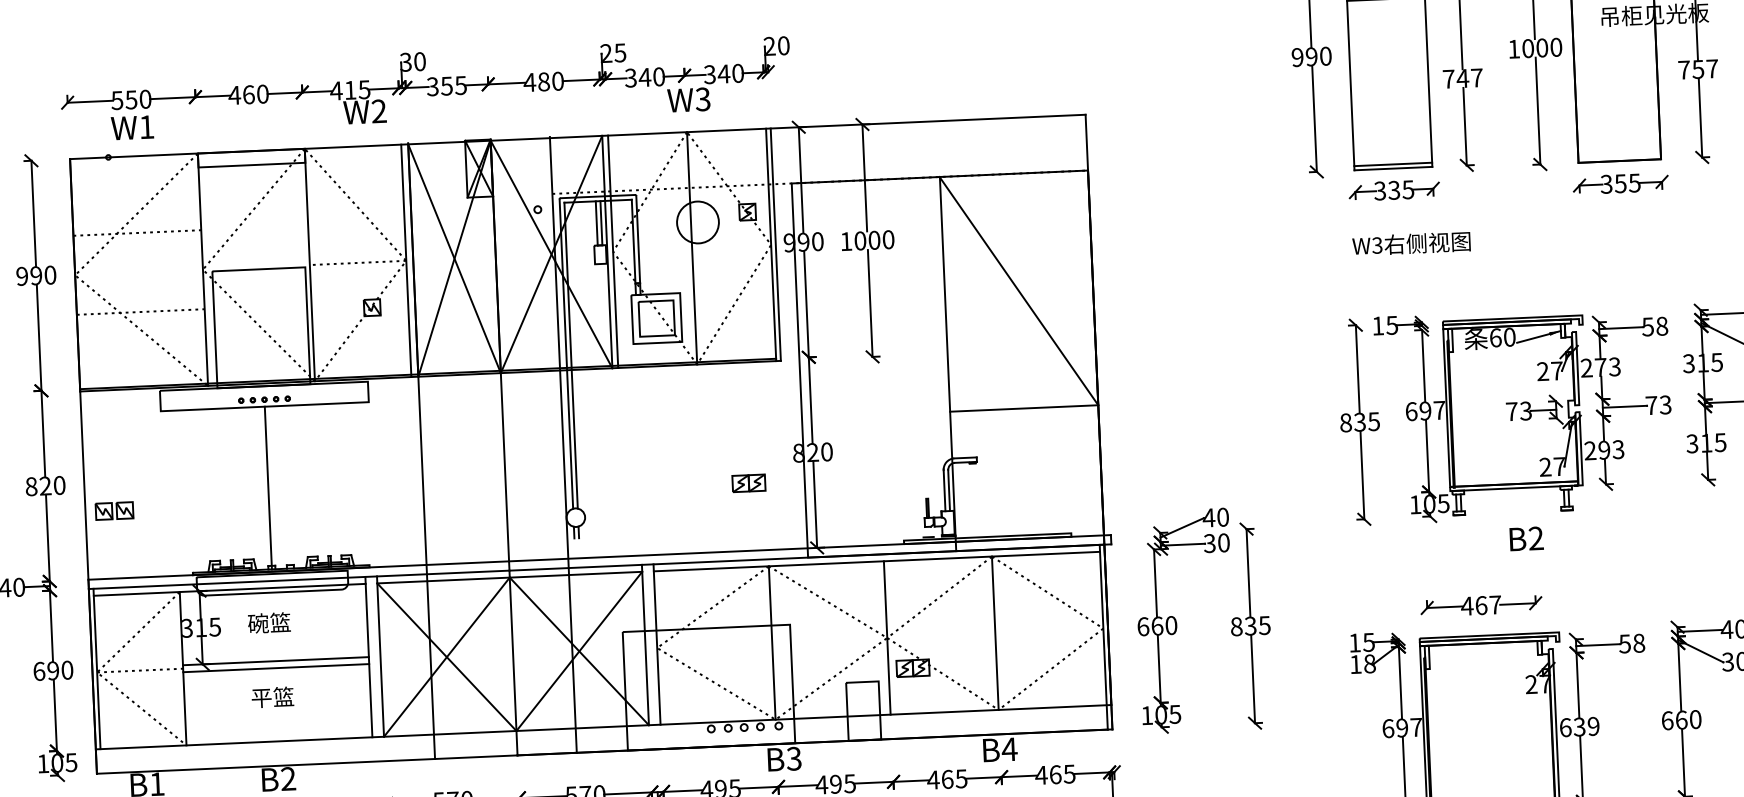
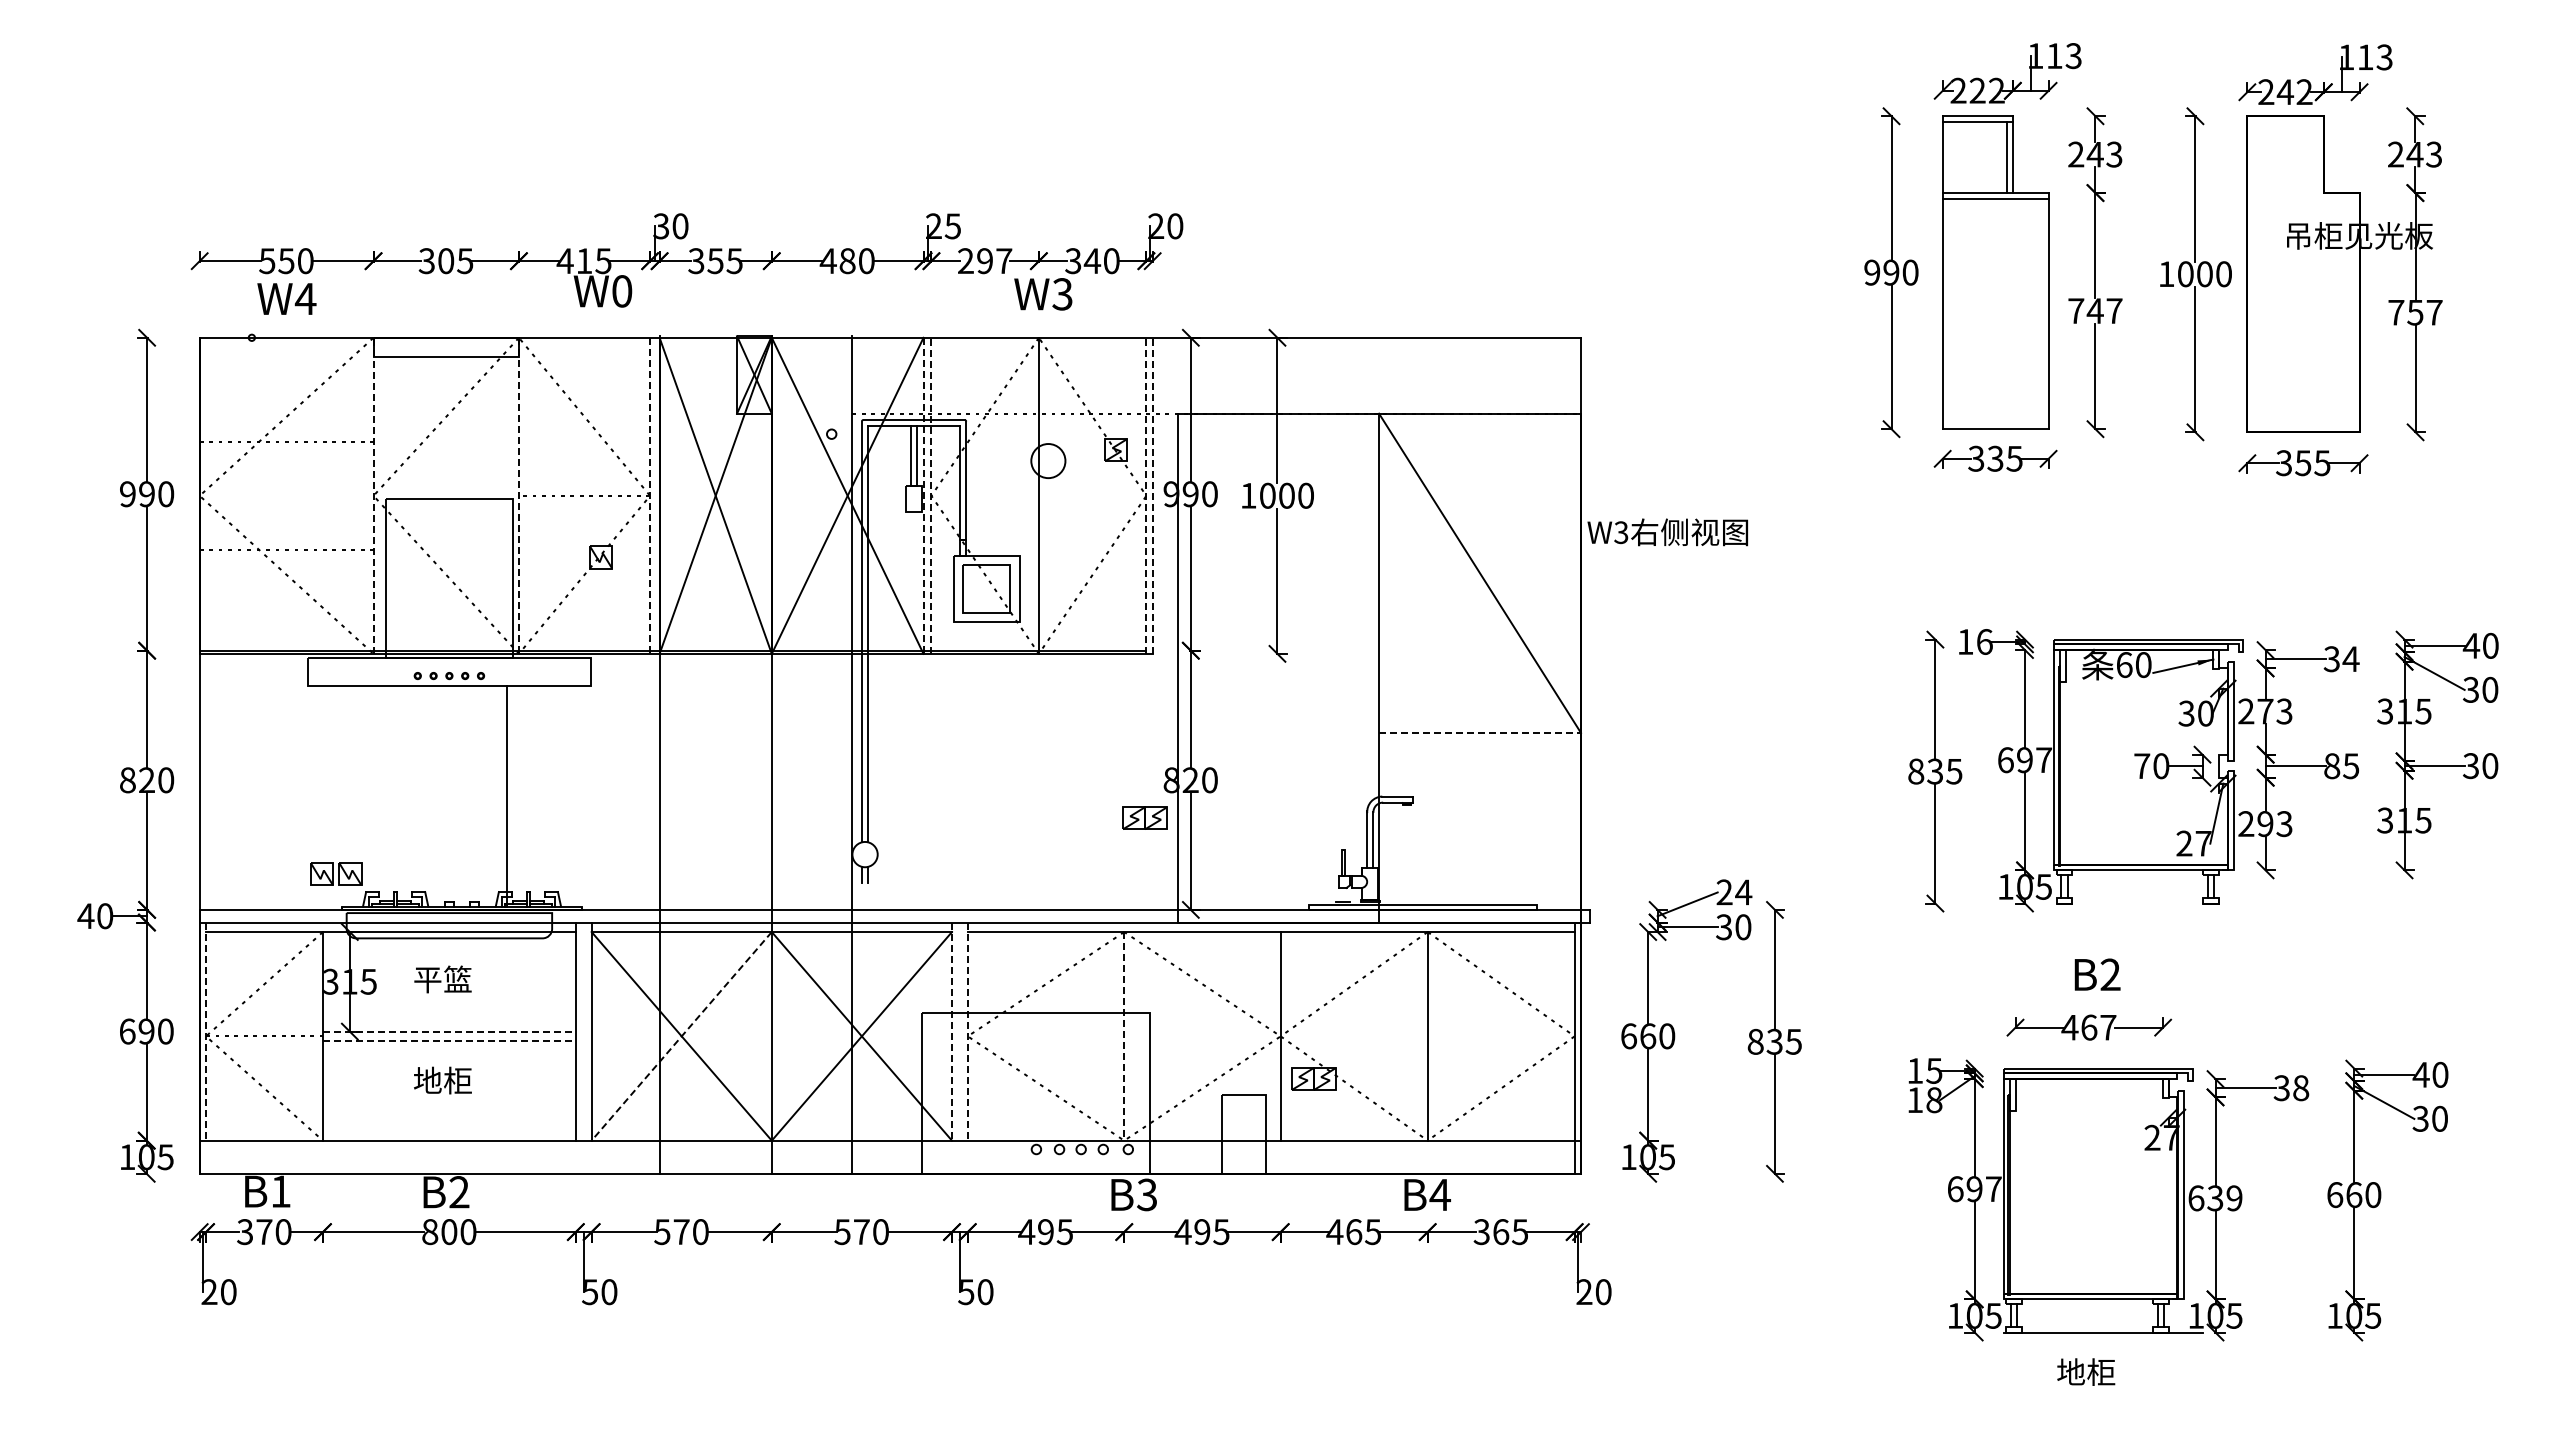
text: (644, 77) -> (984, 261), 340 -> 297
text: (248, 95) -> (445, 261), 460 -> 305
text: (379, 111) -> (622, 291), W2 -> W0
text: (146, 126) -> (305, 298), W1 -> W4
line: (1393, 164) -> (1995, 423), removed
circle: (697, 222) -> (1047, 460), size x0.6
text: (1411, 243) -> (1667, 532), moved
line: (771, 244) -> (1146, 495), solid -> dashed
line: (775, 244) -> (1152, 495), solid -> dashed
line: (613, 251) -> (931, 495), solid -> dashed
line: (607, 252) -> (923, 496), solid -> dashed
line: (406, 261) -> (650, 496), solid -> dashed
line: (309, 265) -> (518, 496), solid -> dashed
line: (202, 269) -> (373, 495), solid -> dashed
text: (1392, 325) -> (1984, 641), 15 -> 16
text: (1655, 326) -> (2341, 659), 58 -> 34
text: (1549, 371) -> (2195, 713), 27 -> 30
text: (1658, 405) -> (2341, 766), 73 -> 85
line: (1024, 408) -> (1480, 732), solid -> dashed
text: (1526, 411) -> (2161, 766), 73 -> 70
part: (748, 482) -> (1144, 817), moved
line: (268, 487) -> (507, 795), moved
part: (114, 510) -> (336, 873), moved
text: (1215, 517) -> (1733, 892), 40 -> 24
text: (1526, 538) -> (2097, 974), moved
text: (258, 623) -> (427, 979), 碗篮 -> 平篮
line: (772, 643) -> (1124, 1036), solid -> dashed
text: (1624, 643) -> (2281, 1087), 58 -> 38
line: (645, 645) -> (951, 1032), solid -> dashed
line: (656, 645) -> (967, 1032), solid -> dashed
line: (446, 657) -> (681, 1036), solid -> dashed
line: (276, 661) -> (449, 1031), solid -> dashed
line: (276, 668) -> (449, 1041), solid -> dashed
line: (97, 669) -> (206, 1032), solid -> dashed
text: (272, 697) -> (442, 1080), 平篮 -> 地柜
text: (1041, 775) -> (1481, 1232), 465 -> 365

